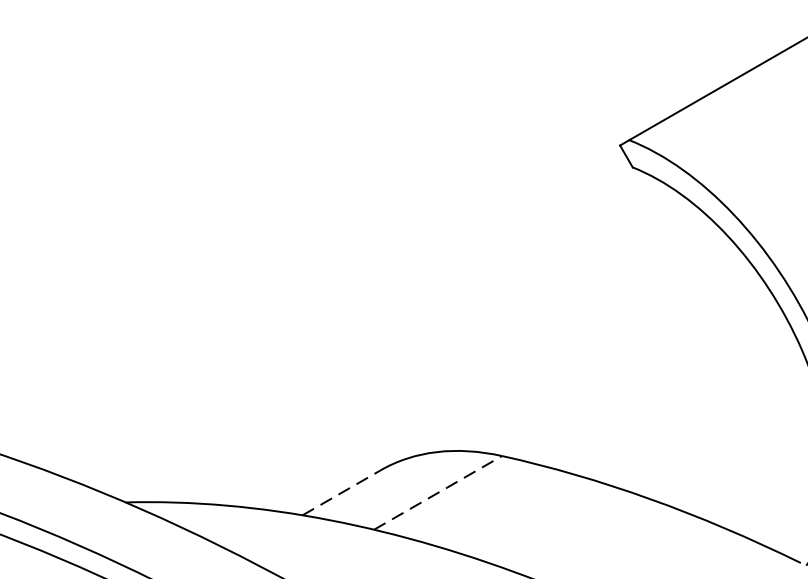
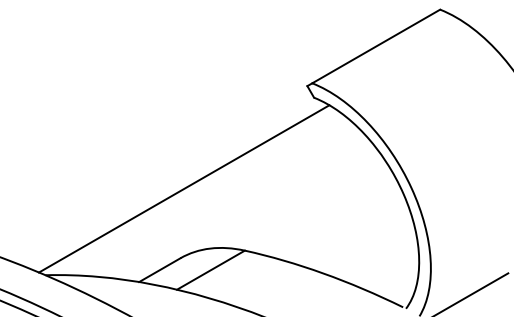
line: (388, 338) -> (184, 188), added
line: (439, 491) -> (211, 269), dashed -> solid
line: (340, 493) -> (159, 270), dashed -> solid

